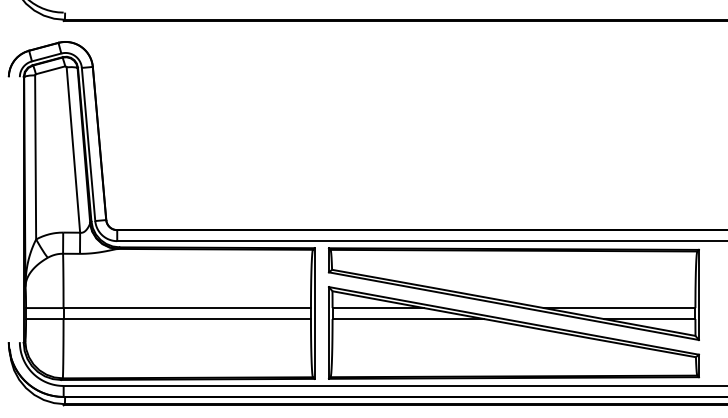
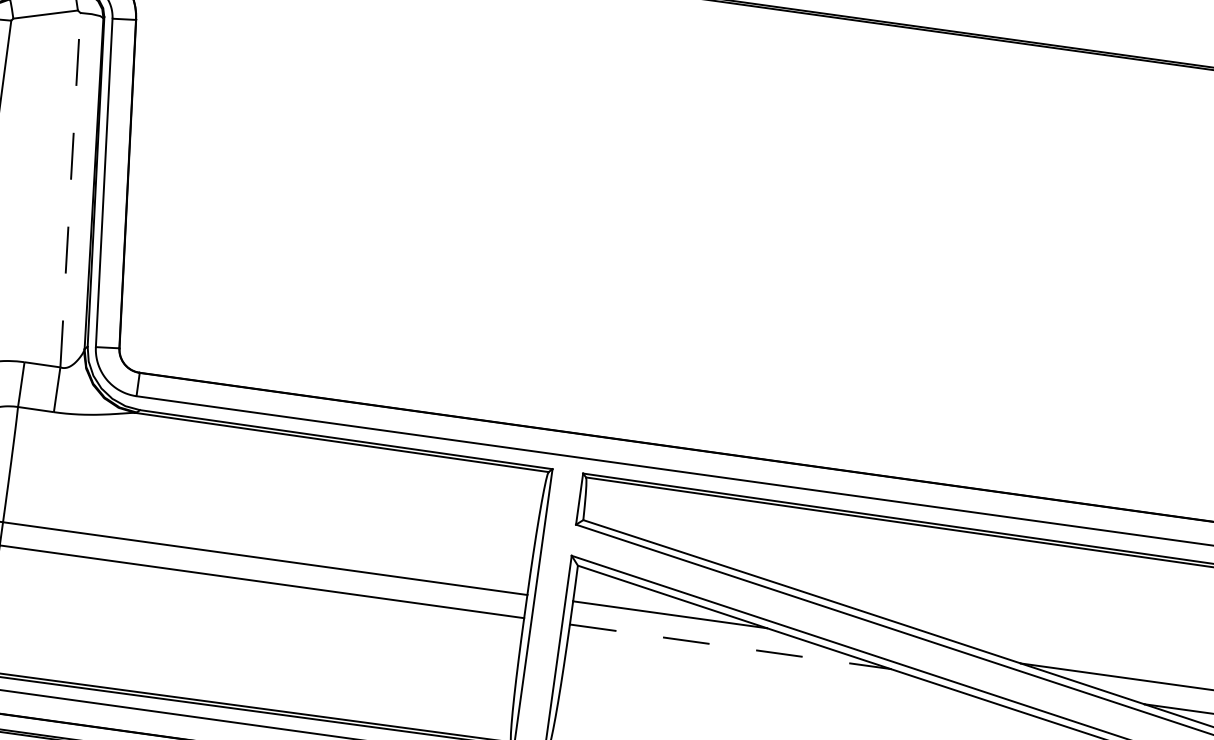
line: (73, 150) -> (70, 191), solid -> dashed
line: (408, 319) -> (730, 647), solid -> dashed

